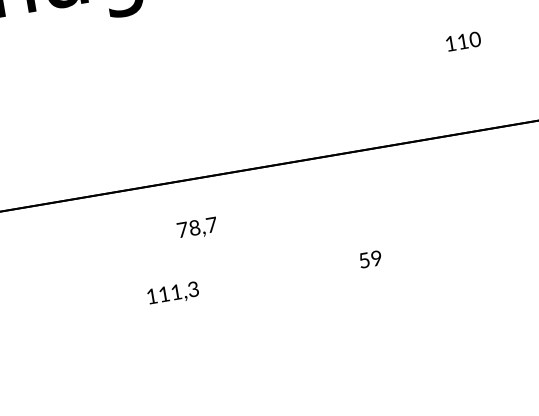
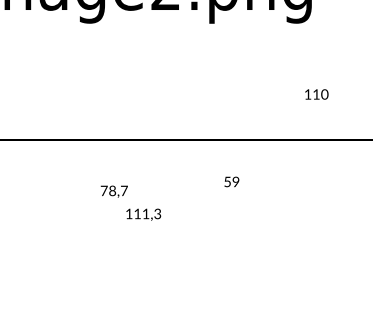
text: (463, 41) -> (316, 94), moved
text: (196, 228) -> (113, 191), moved
text: (370, 258) -> (231, 181), moved
text: (172, 293) -> (143, 214), moved

